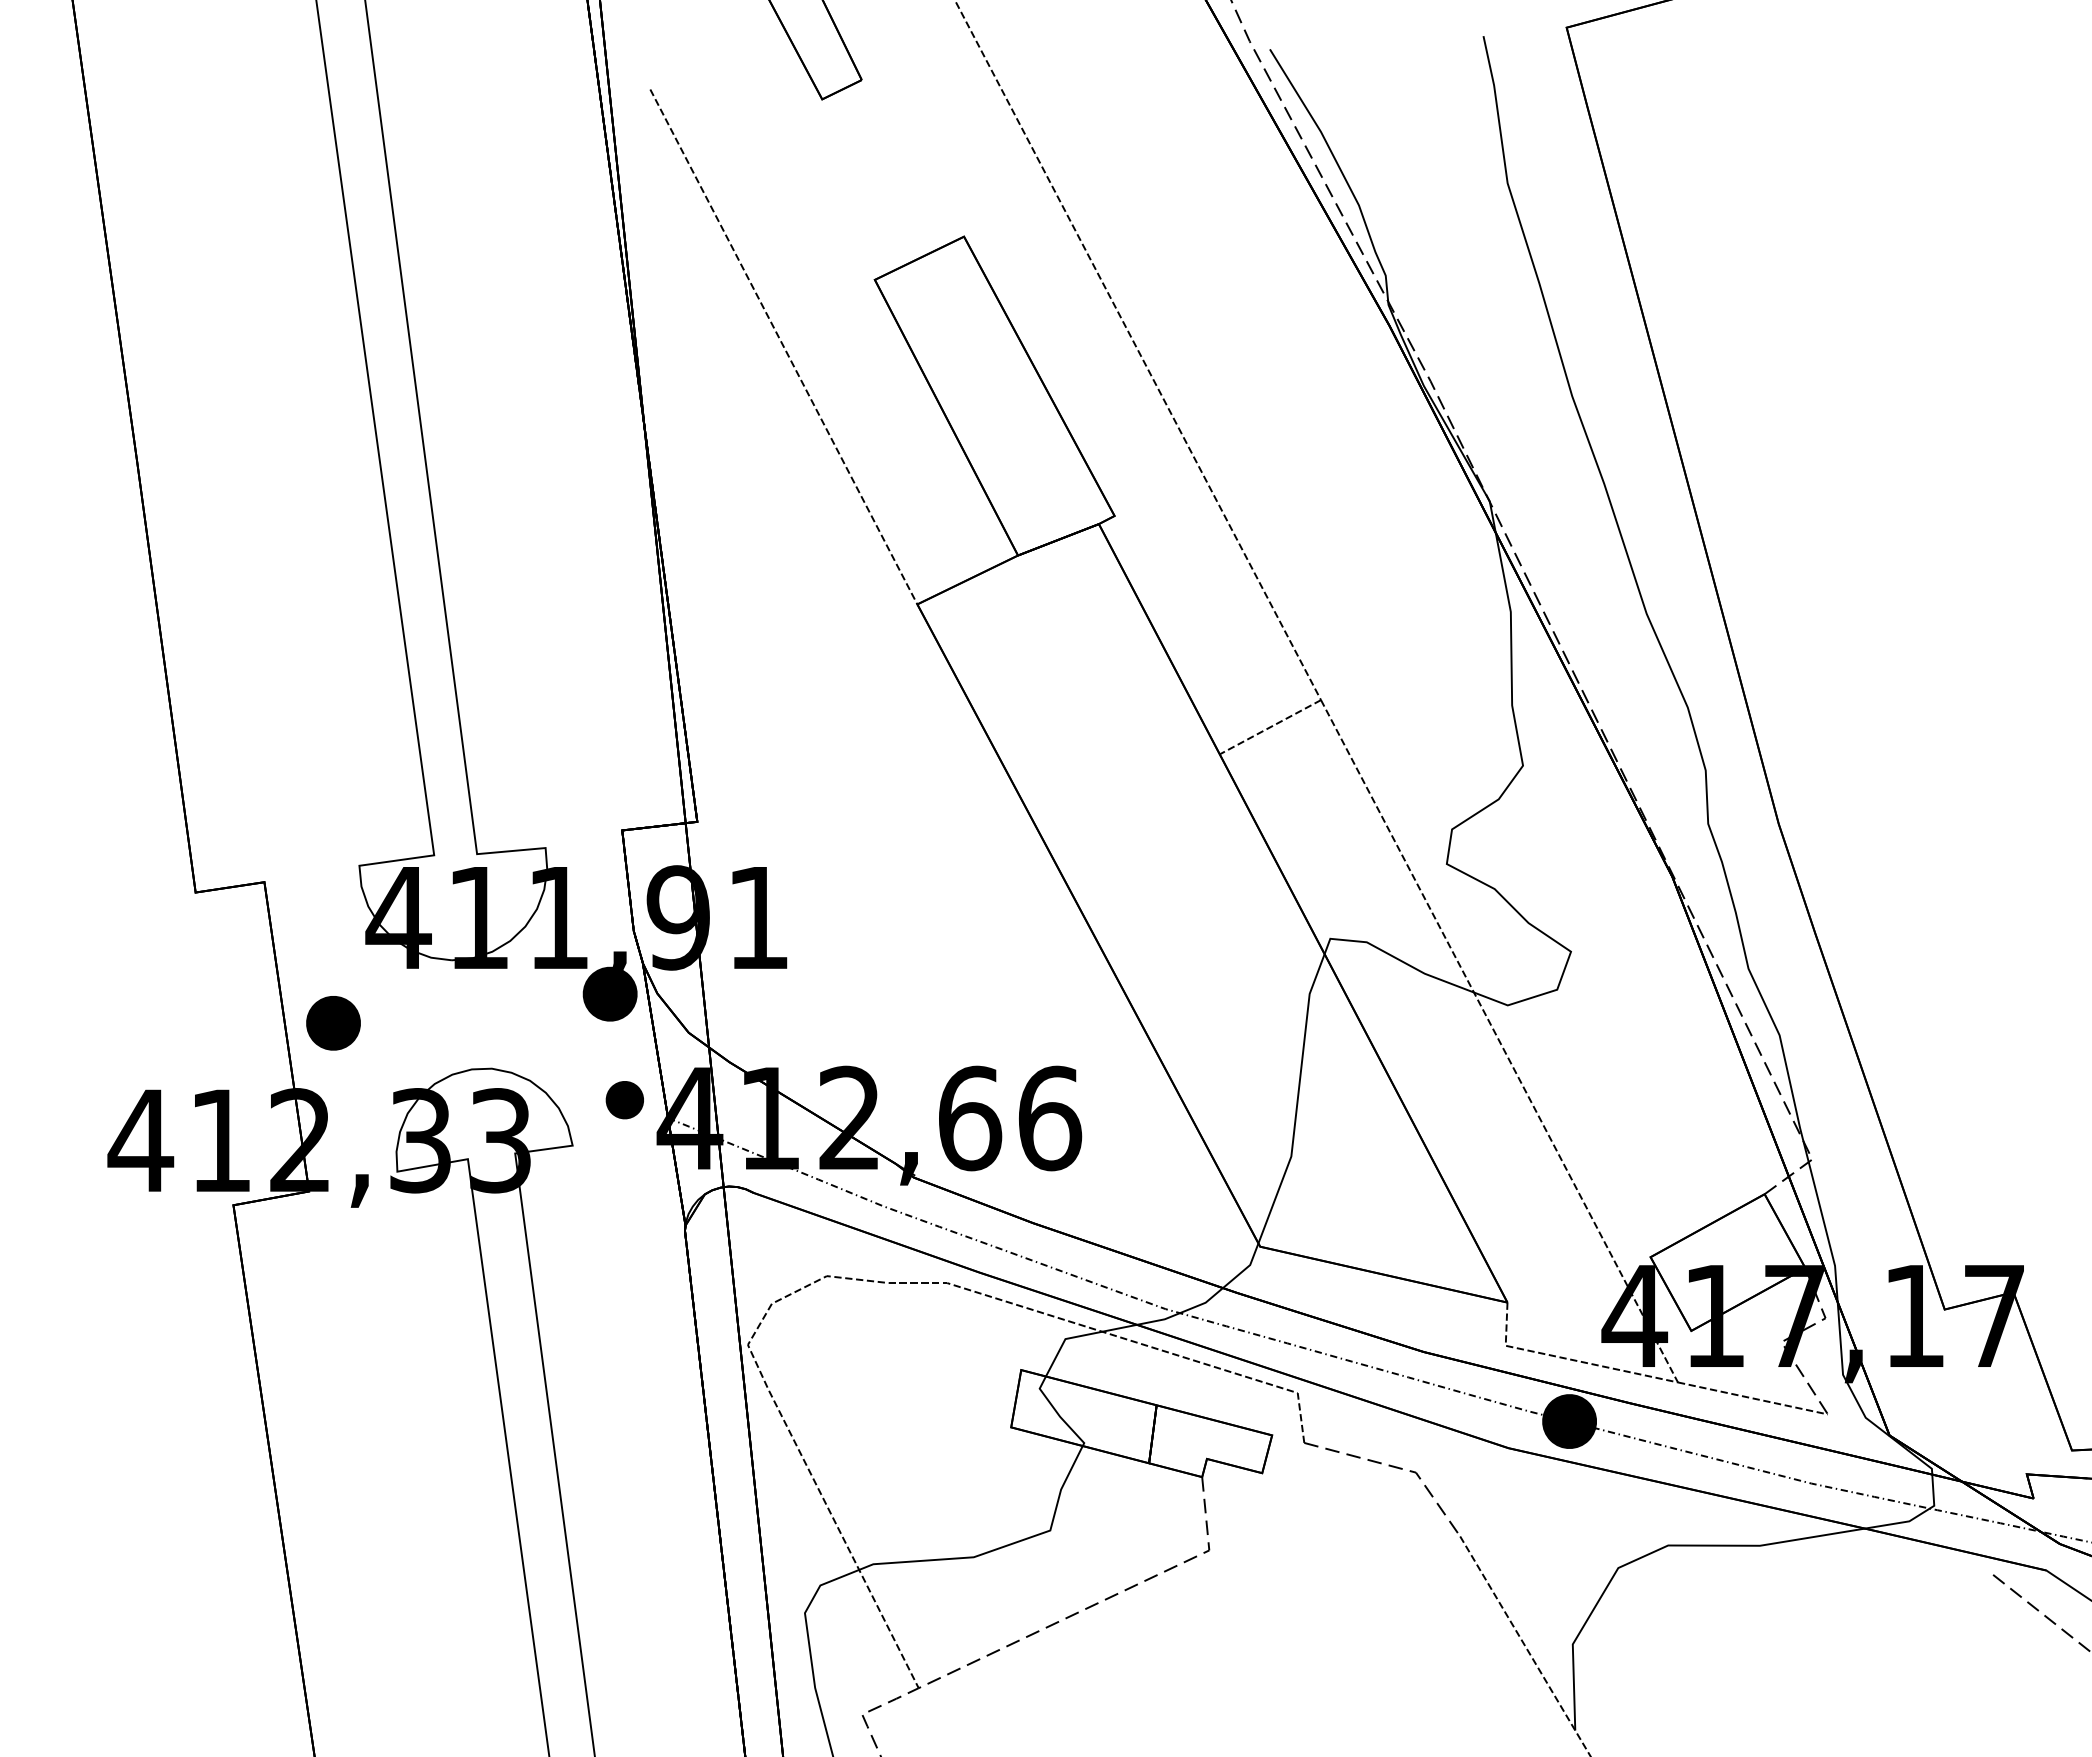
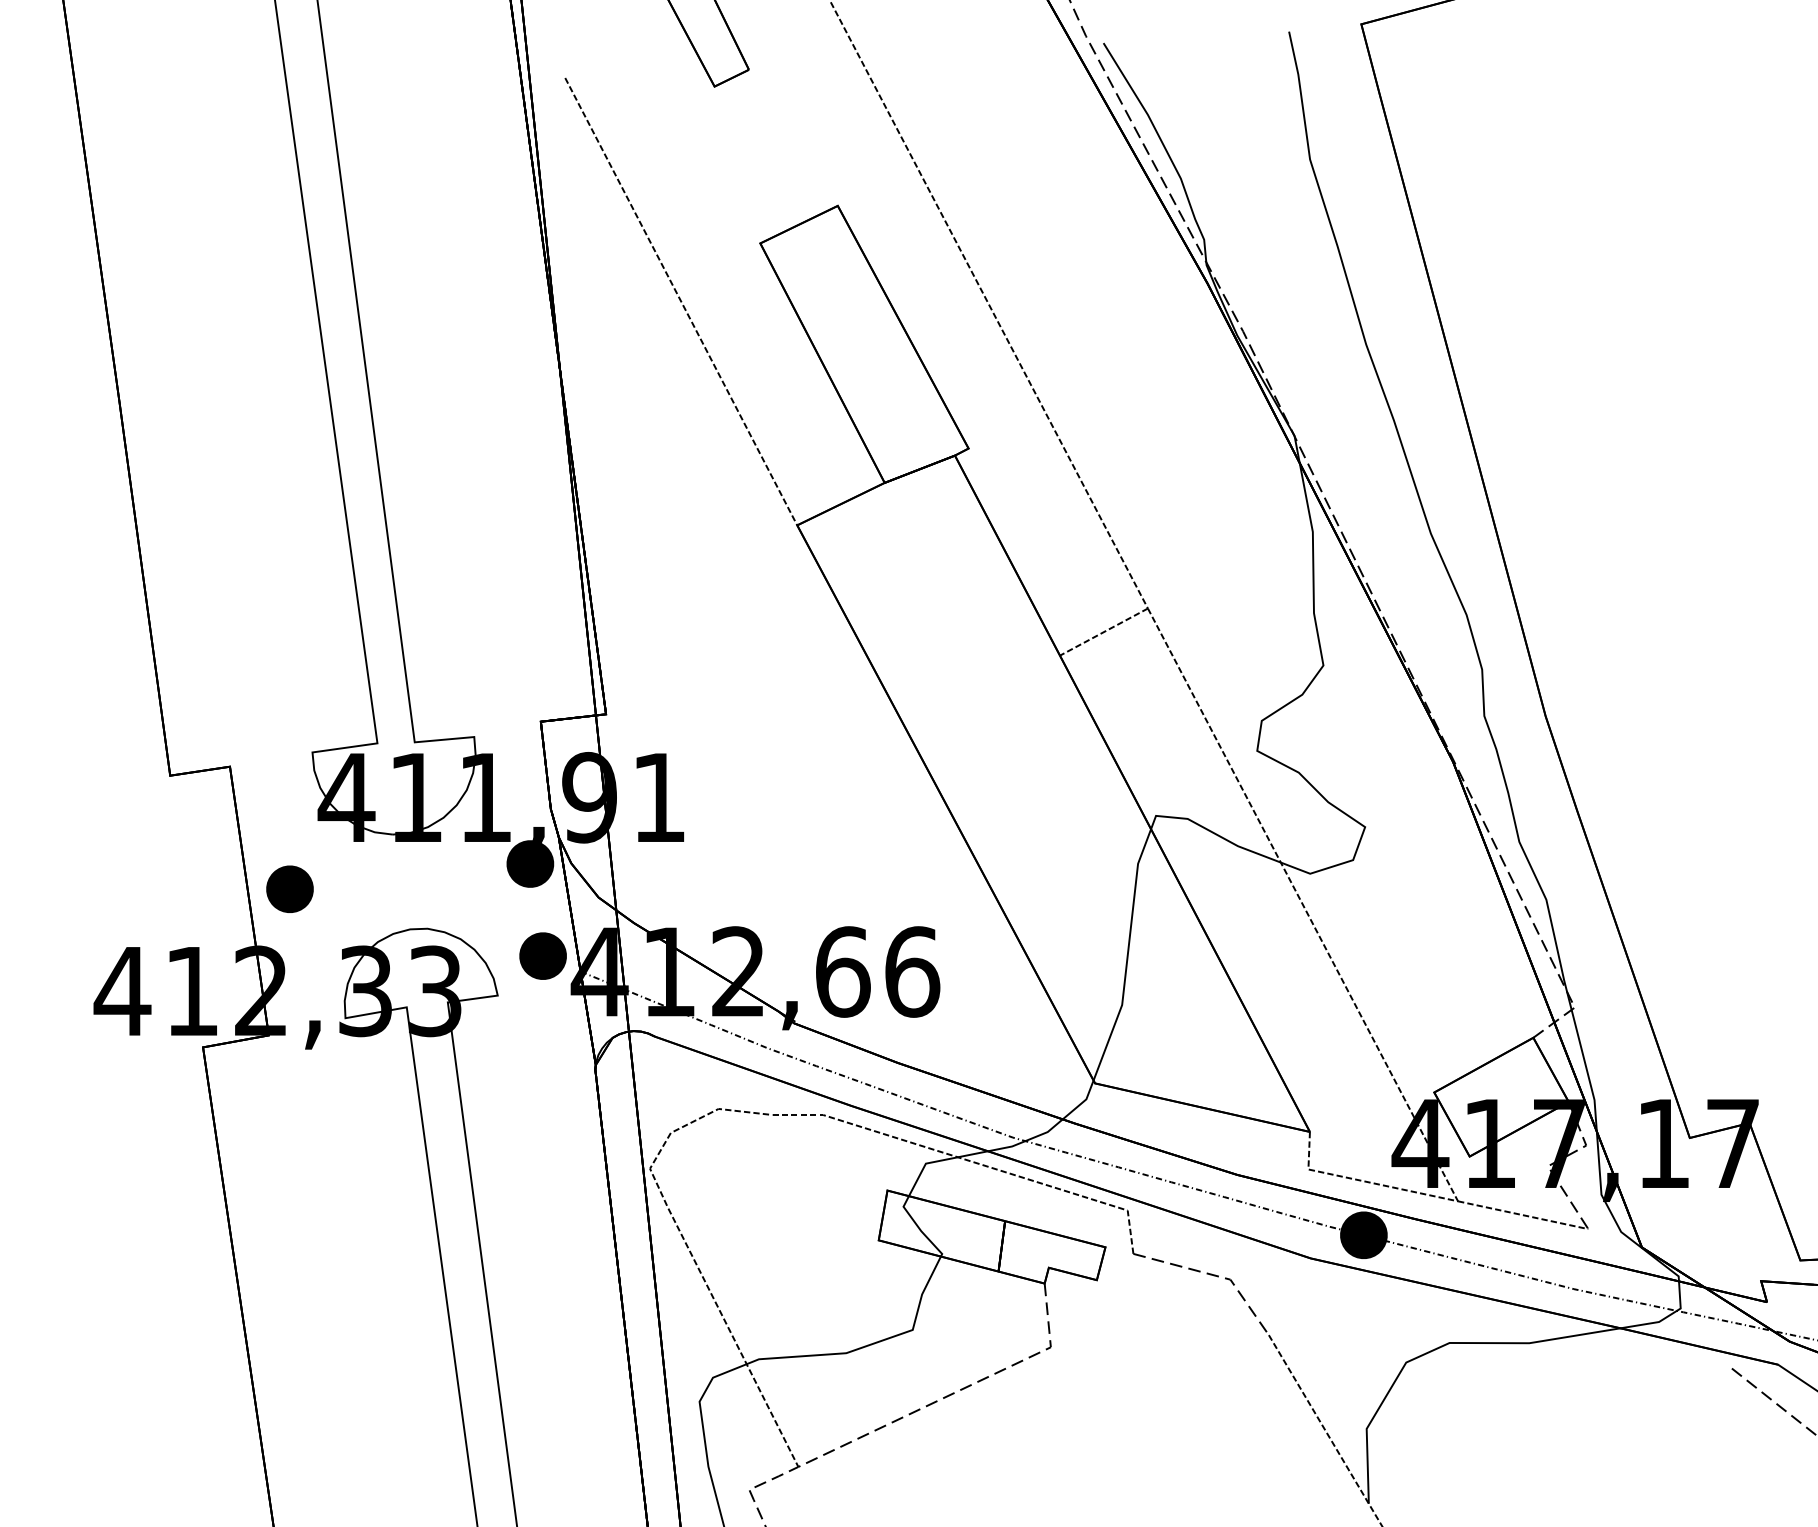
part: (624, 1099) -> (542, 955), size x1.43

